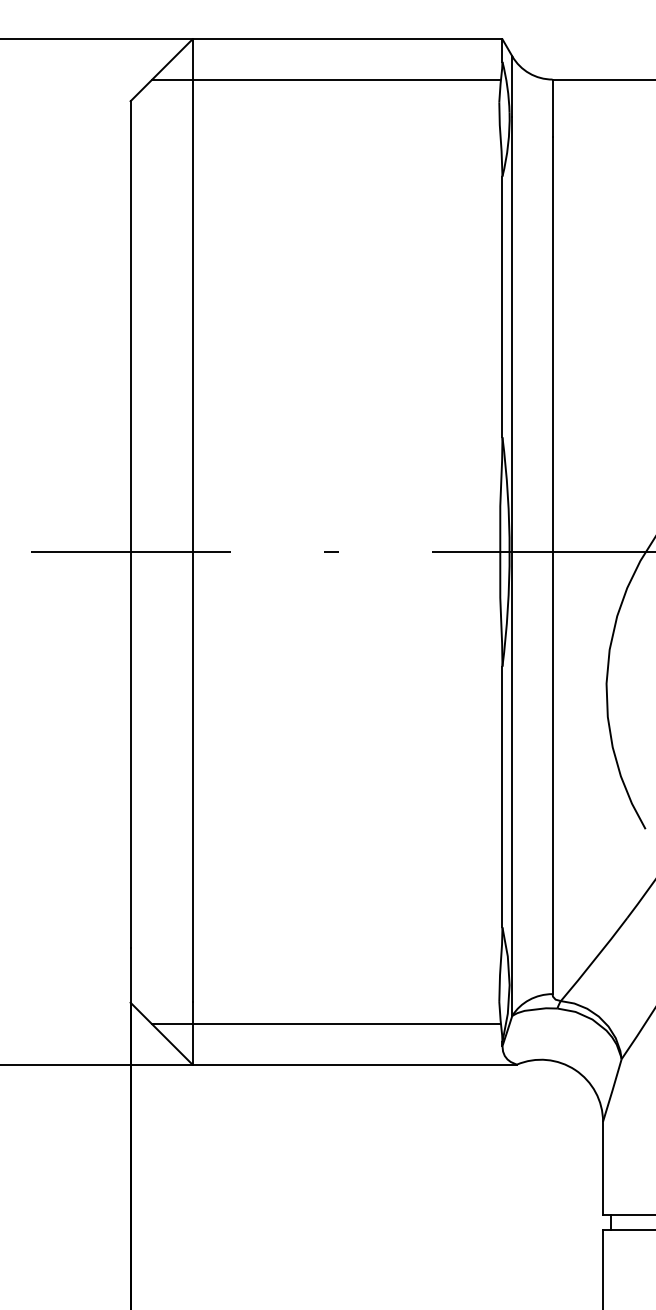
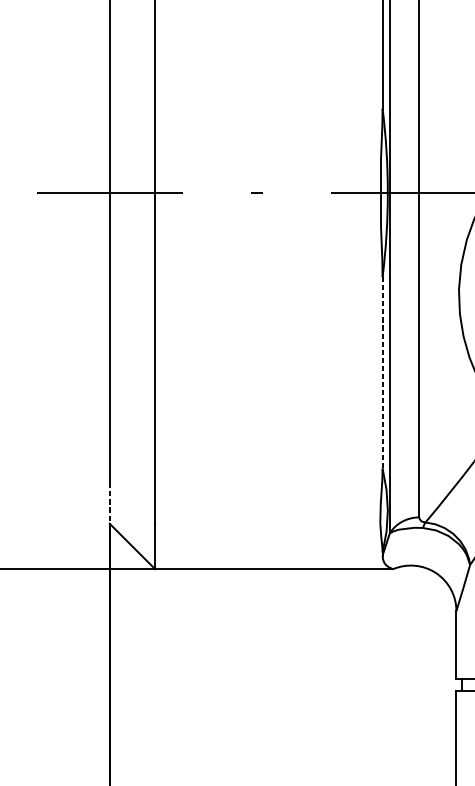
line: (502, 797) -> (382, 373), solid -> dashed
line: (130, 975) -> (109, 503), solid -> dashed
line: (326, 1024) -> (253, 539), removed

